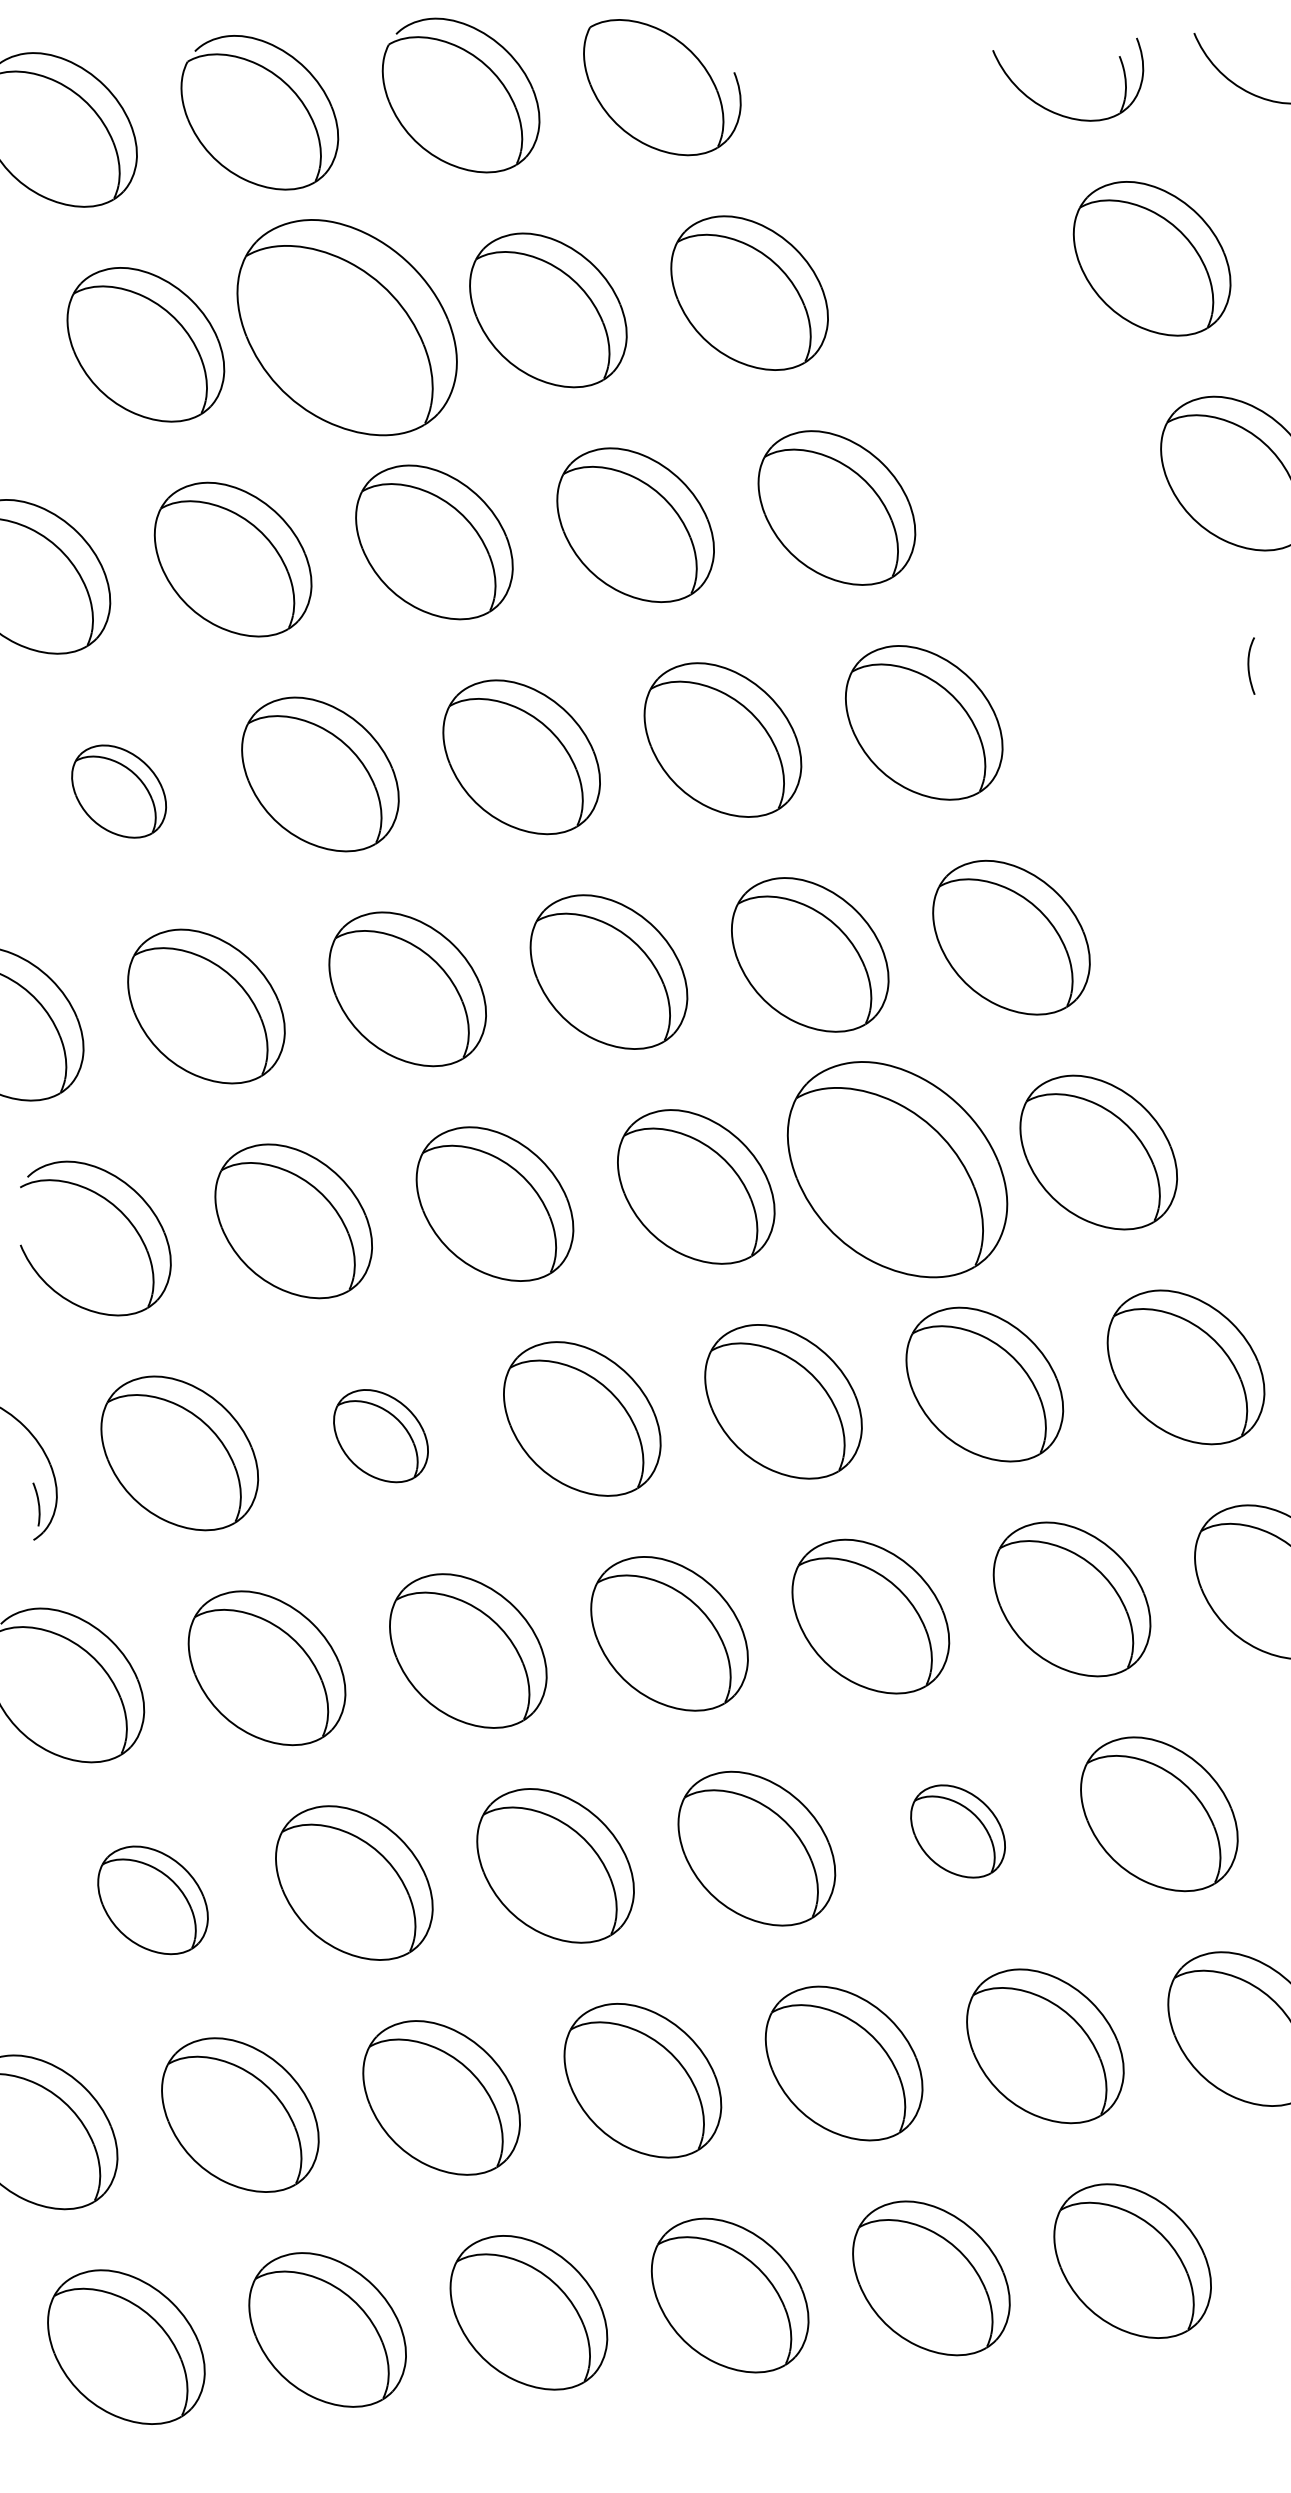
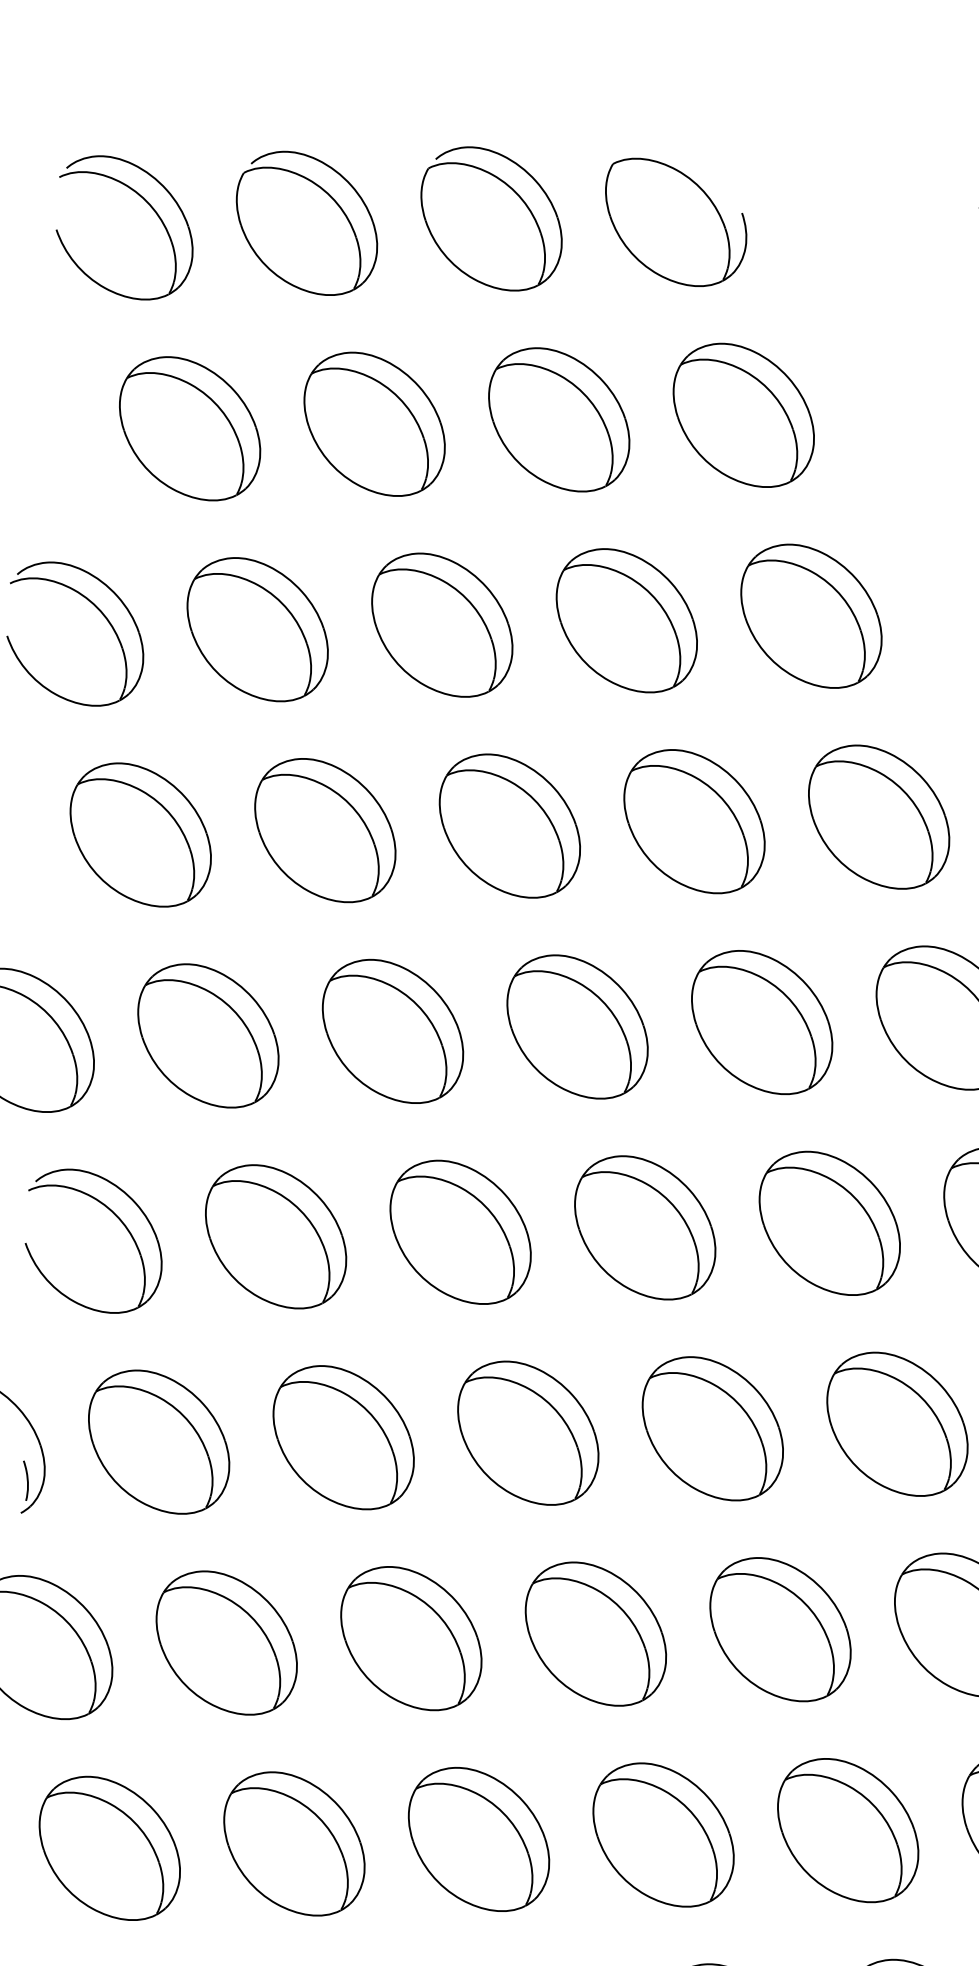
part: (346, 327) -> (374, 424), size x0.71
part: (118, 791) -> (140, 834), size x1.67
part: (897, 1169) -> (829, 1223), size x0.71
part: (380, 1435) -> (343, 1437), size x1.67
part: (957, 1831) -> (847, 1830), size x1.67
part: (152, 1900) -> (109, 1848), size x1.43

